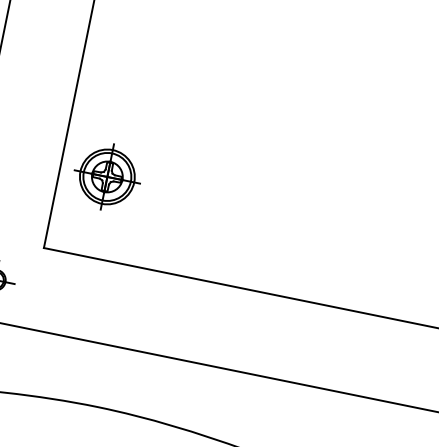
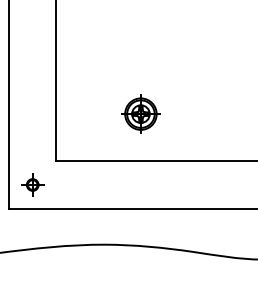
part: (106, 175) -> (140, 113), moved

